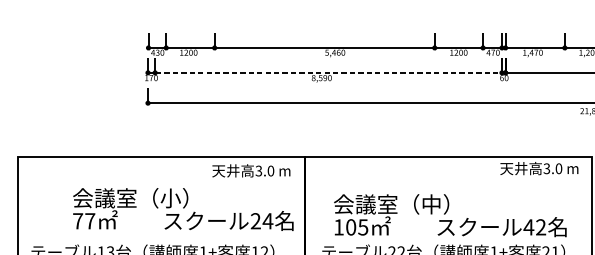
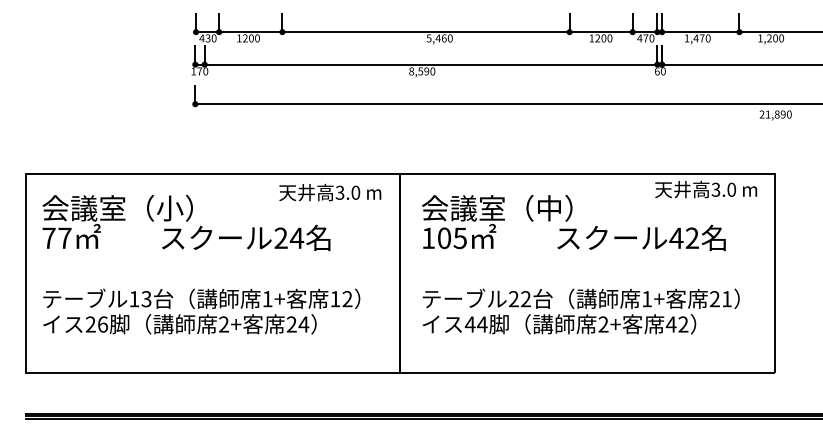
line: (326, 72) -> (428, 64), dashed -> solid
text: (183, 209) -> (186, 223), moved
text: (449, 215) -> (573, 222), moved

